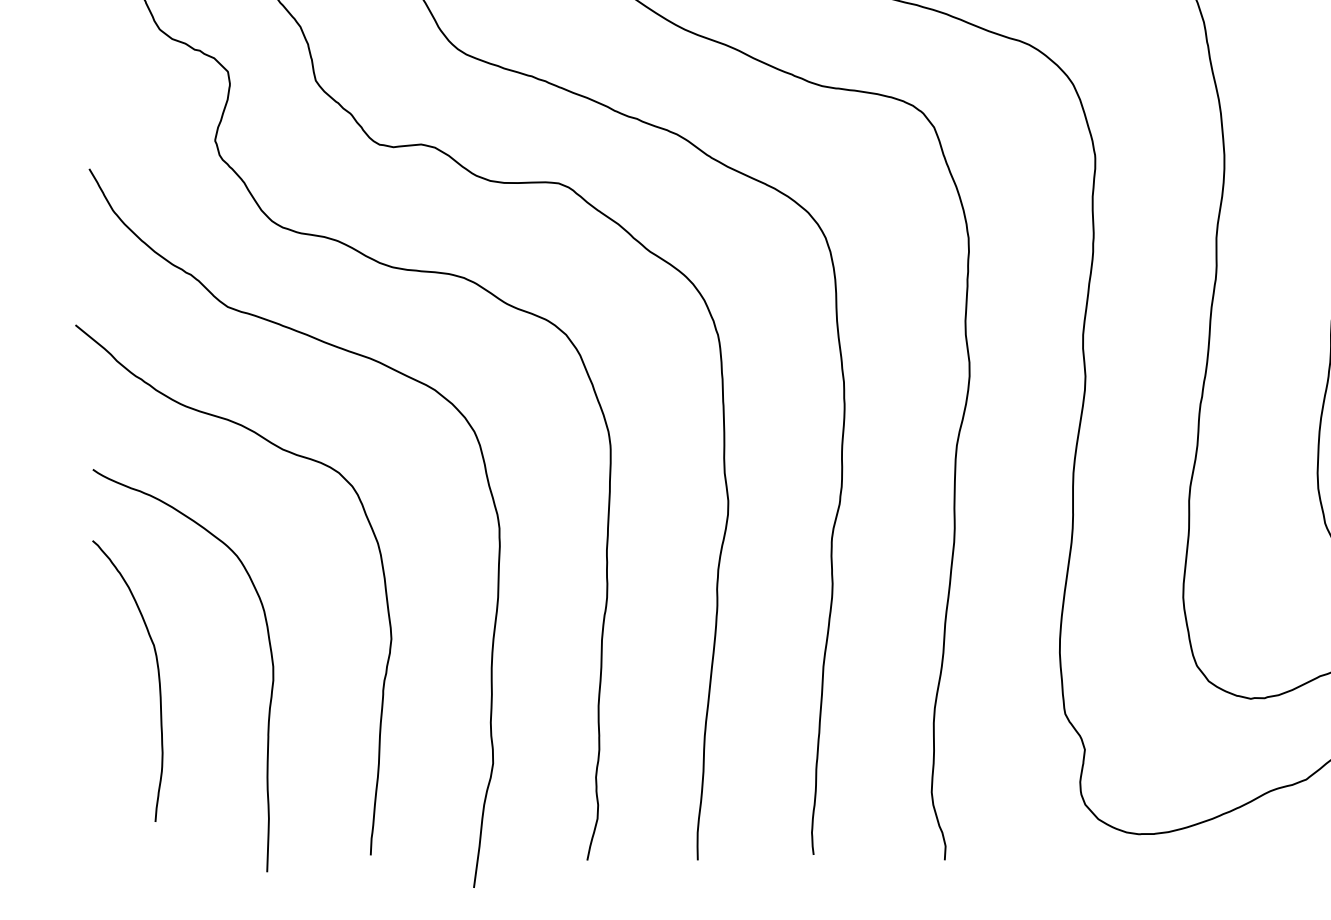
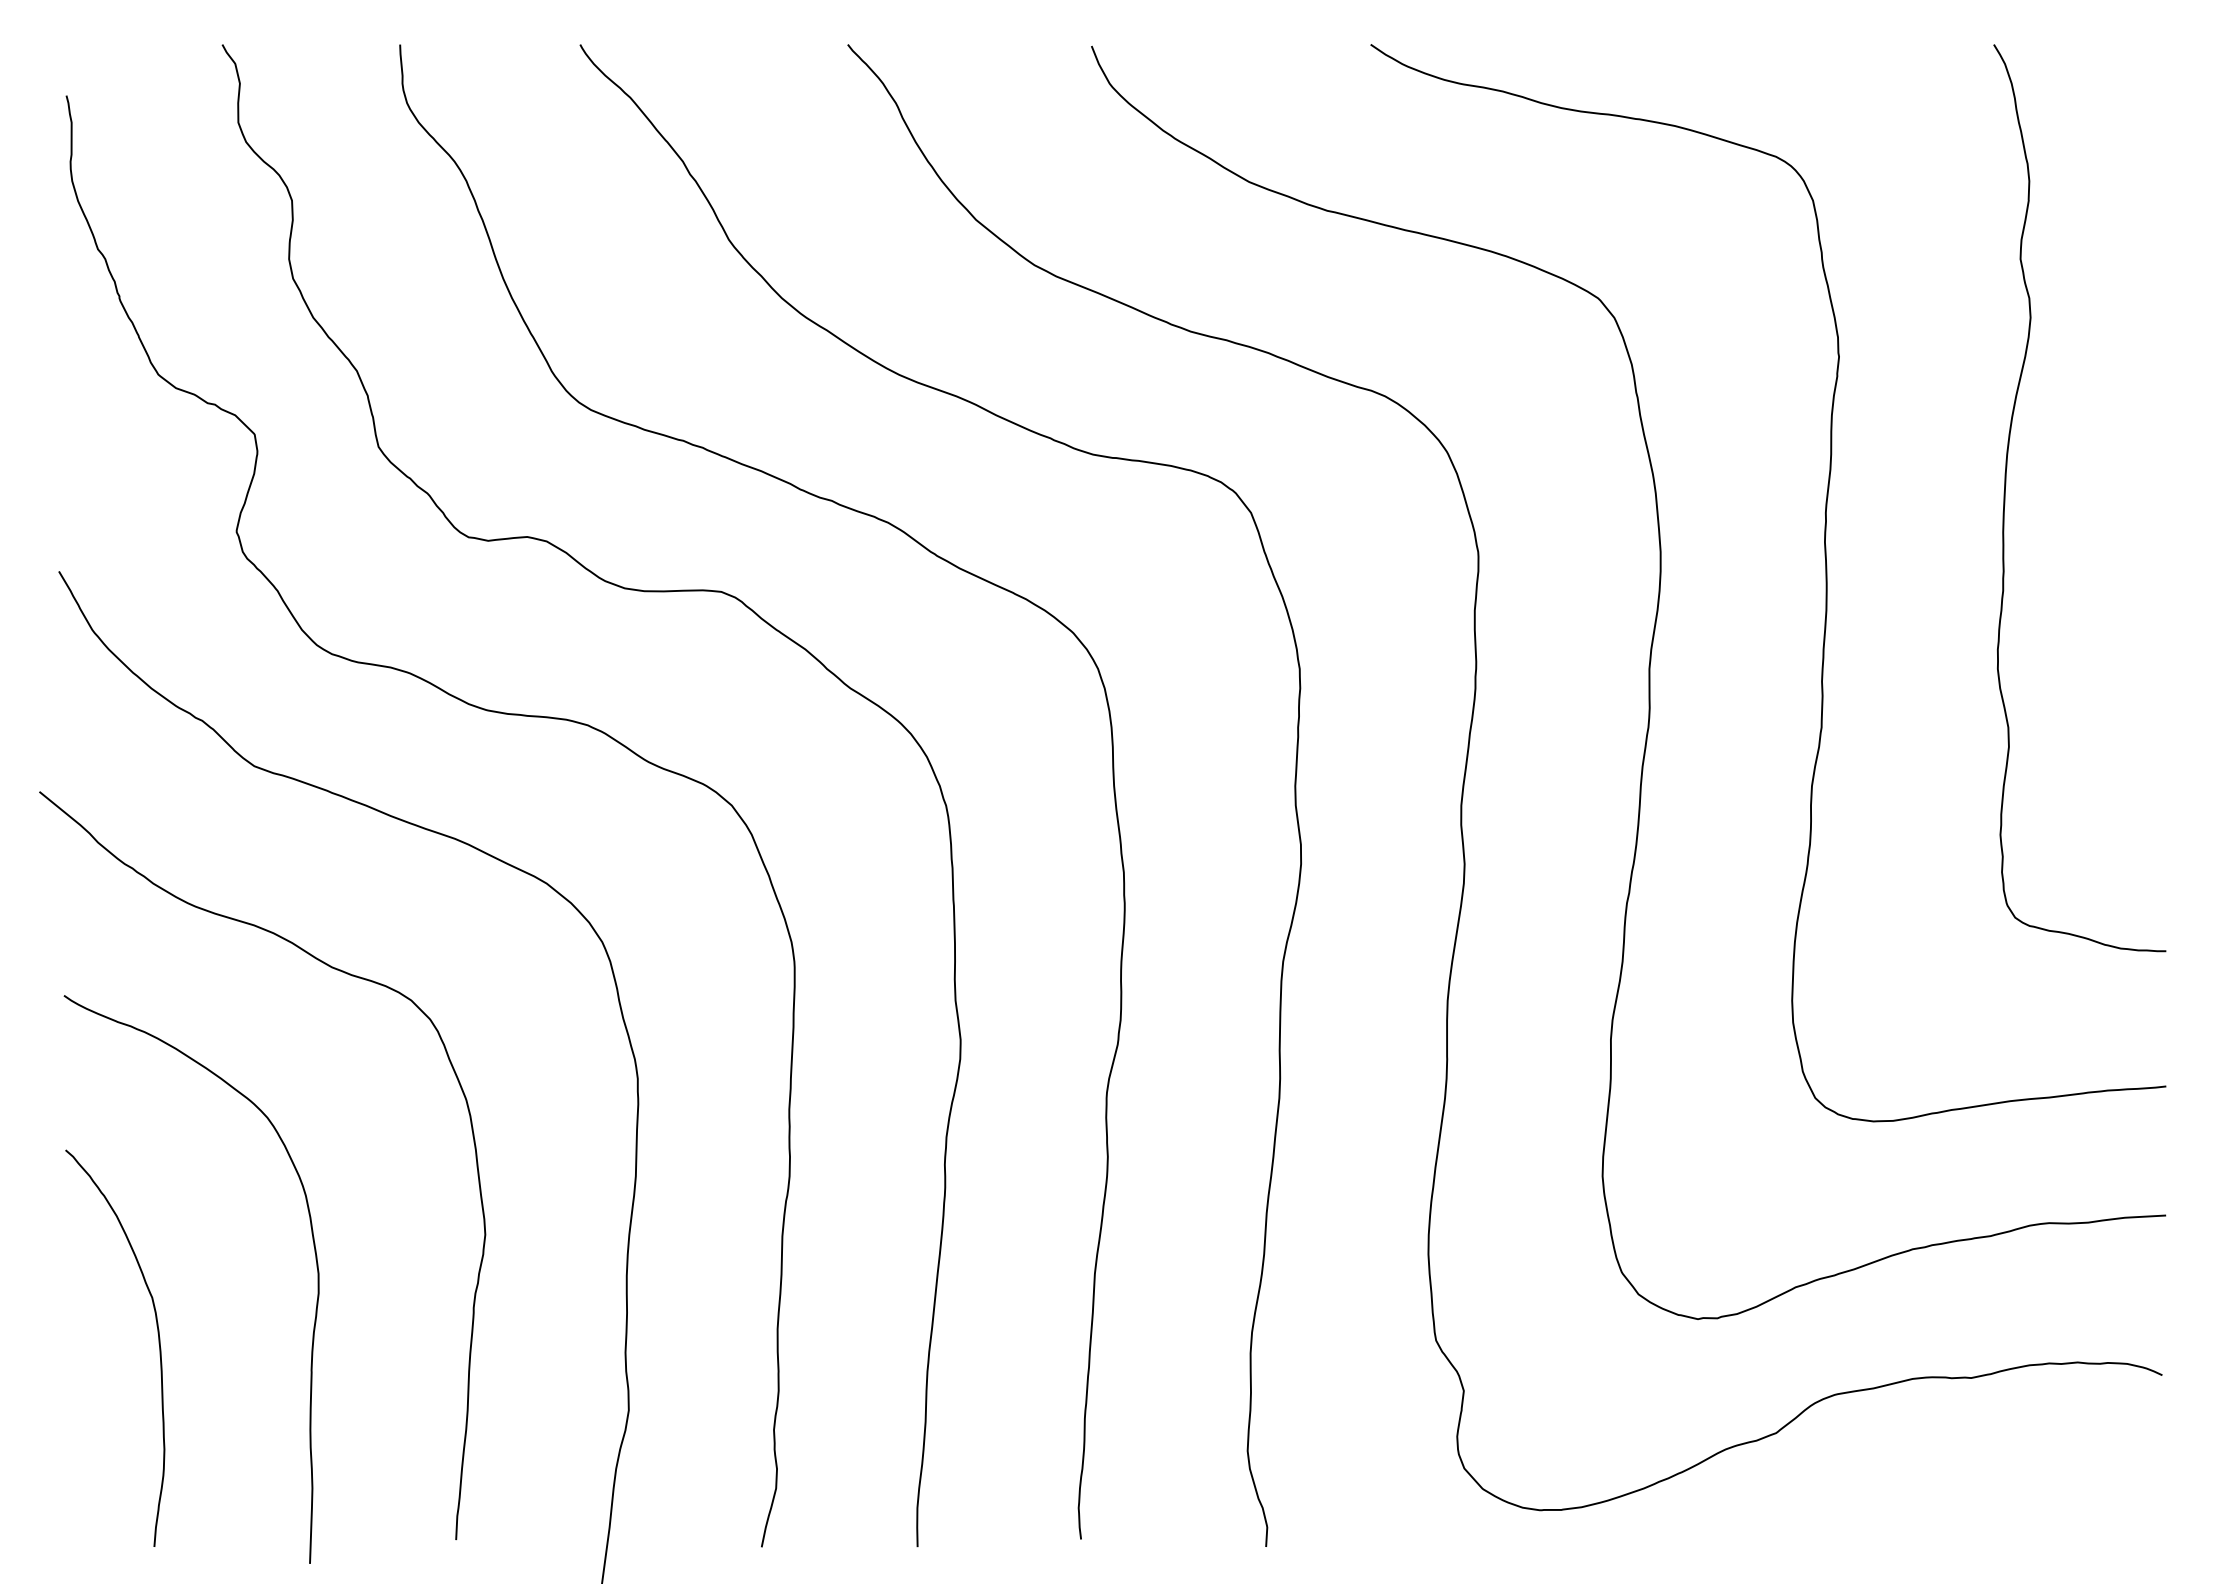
curve: (158, 678) -> (158, 1344), moved

